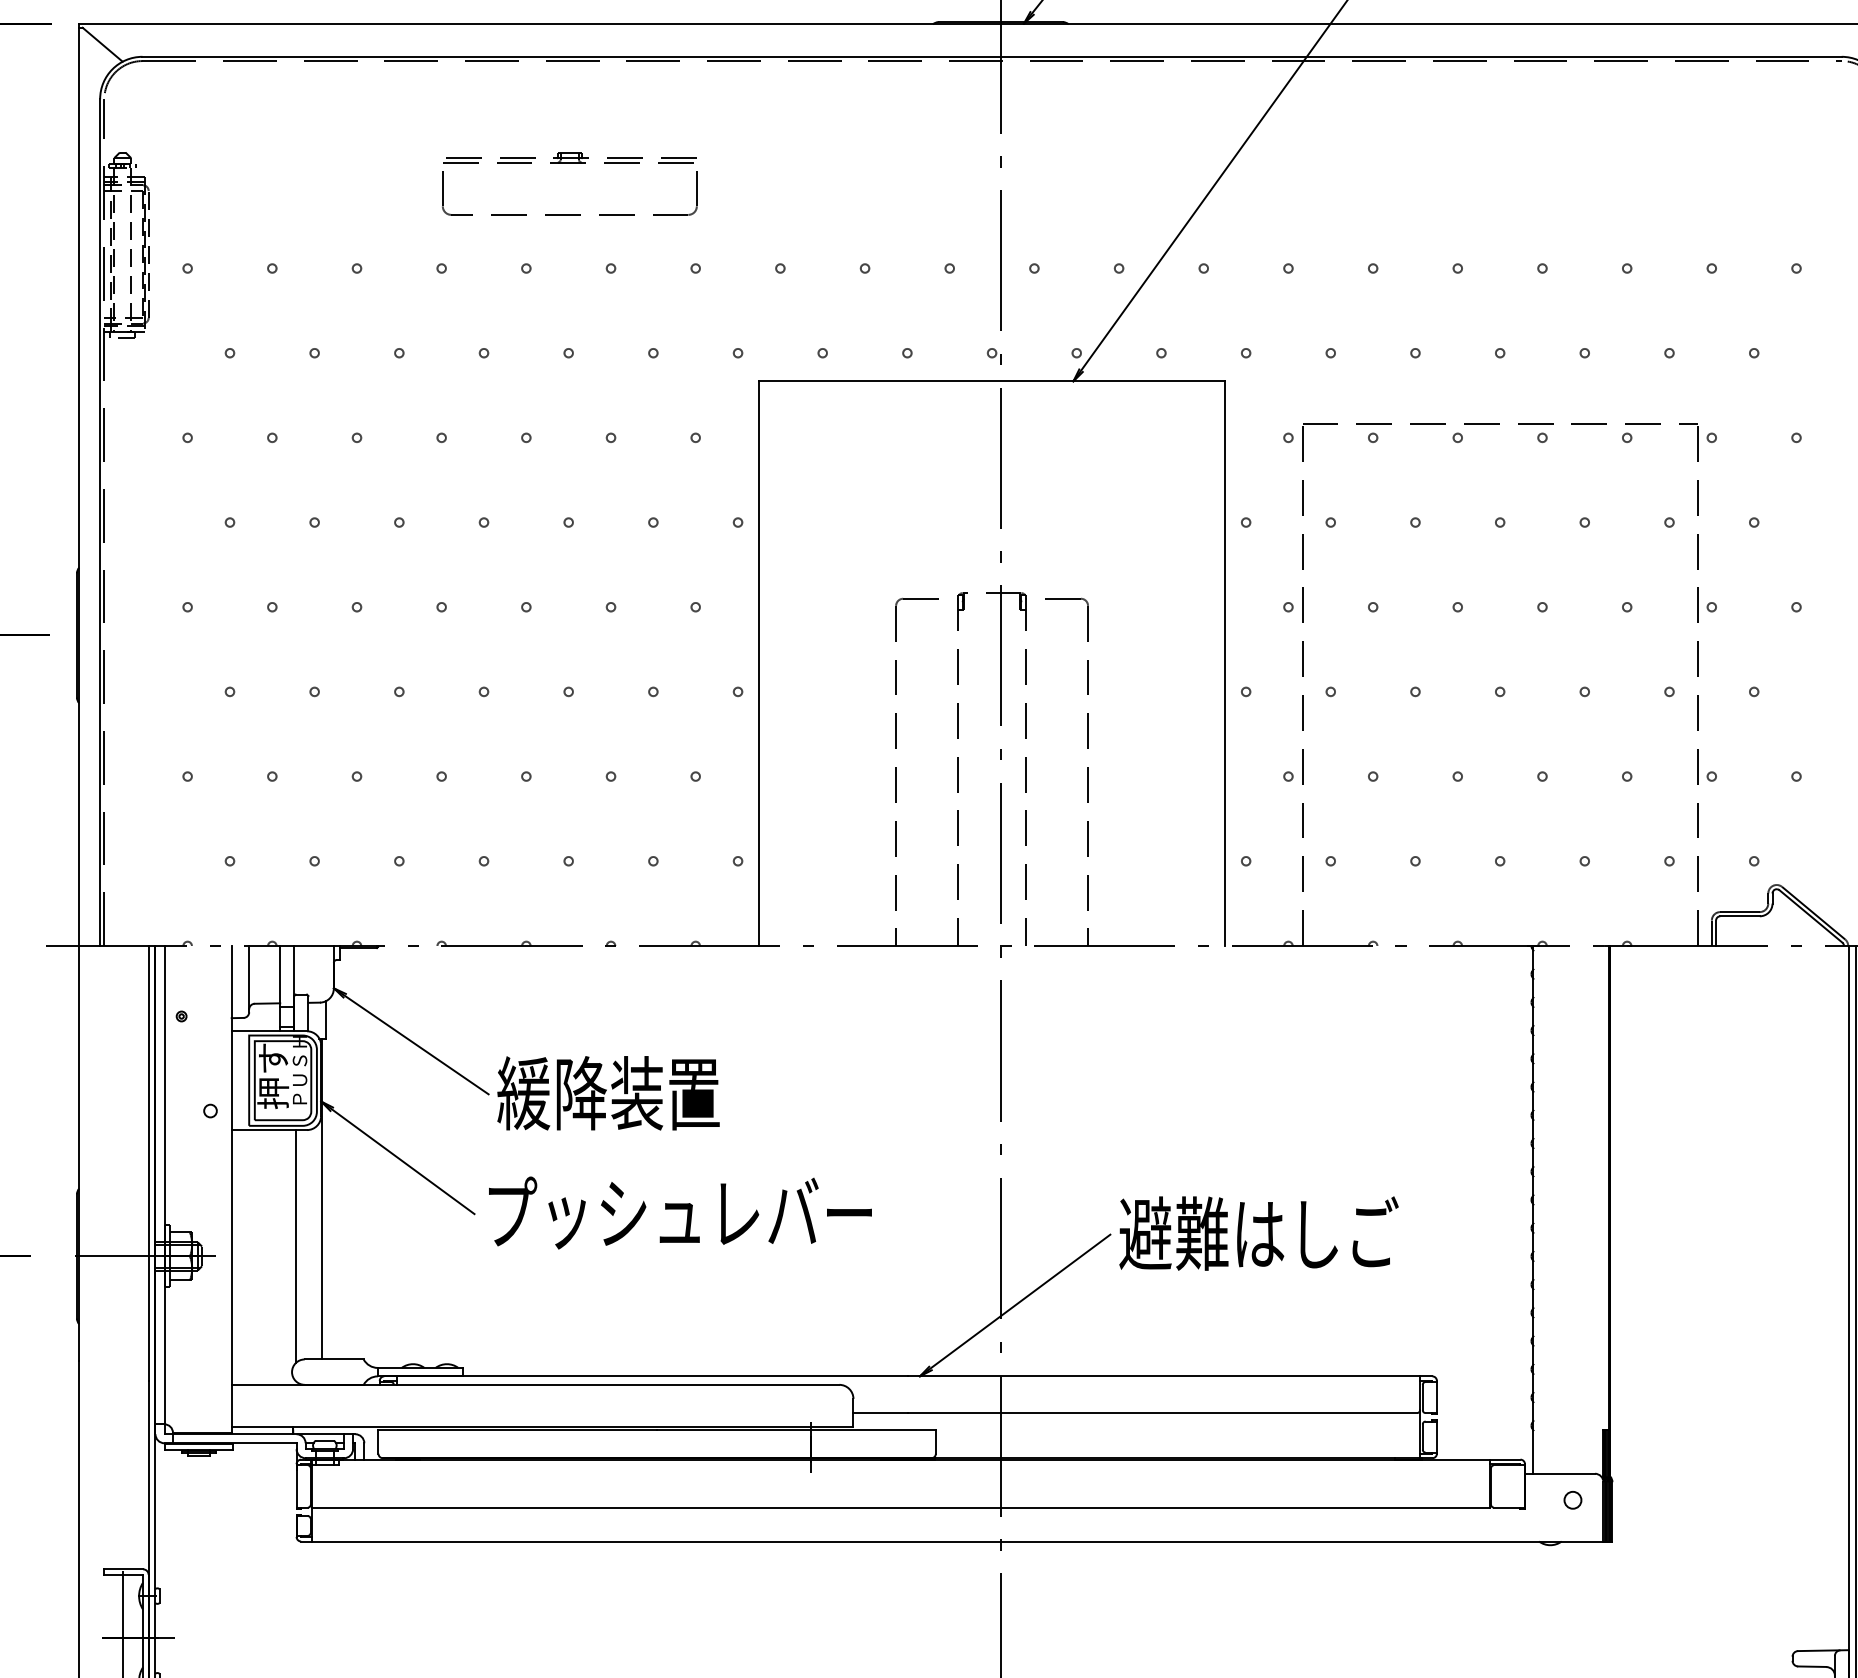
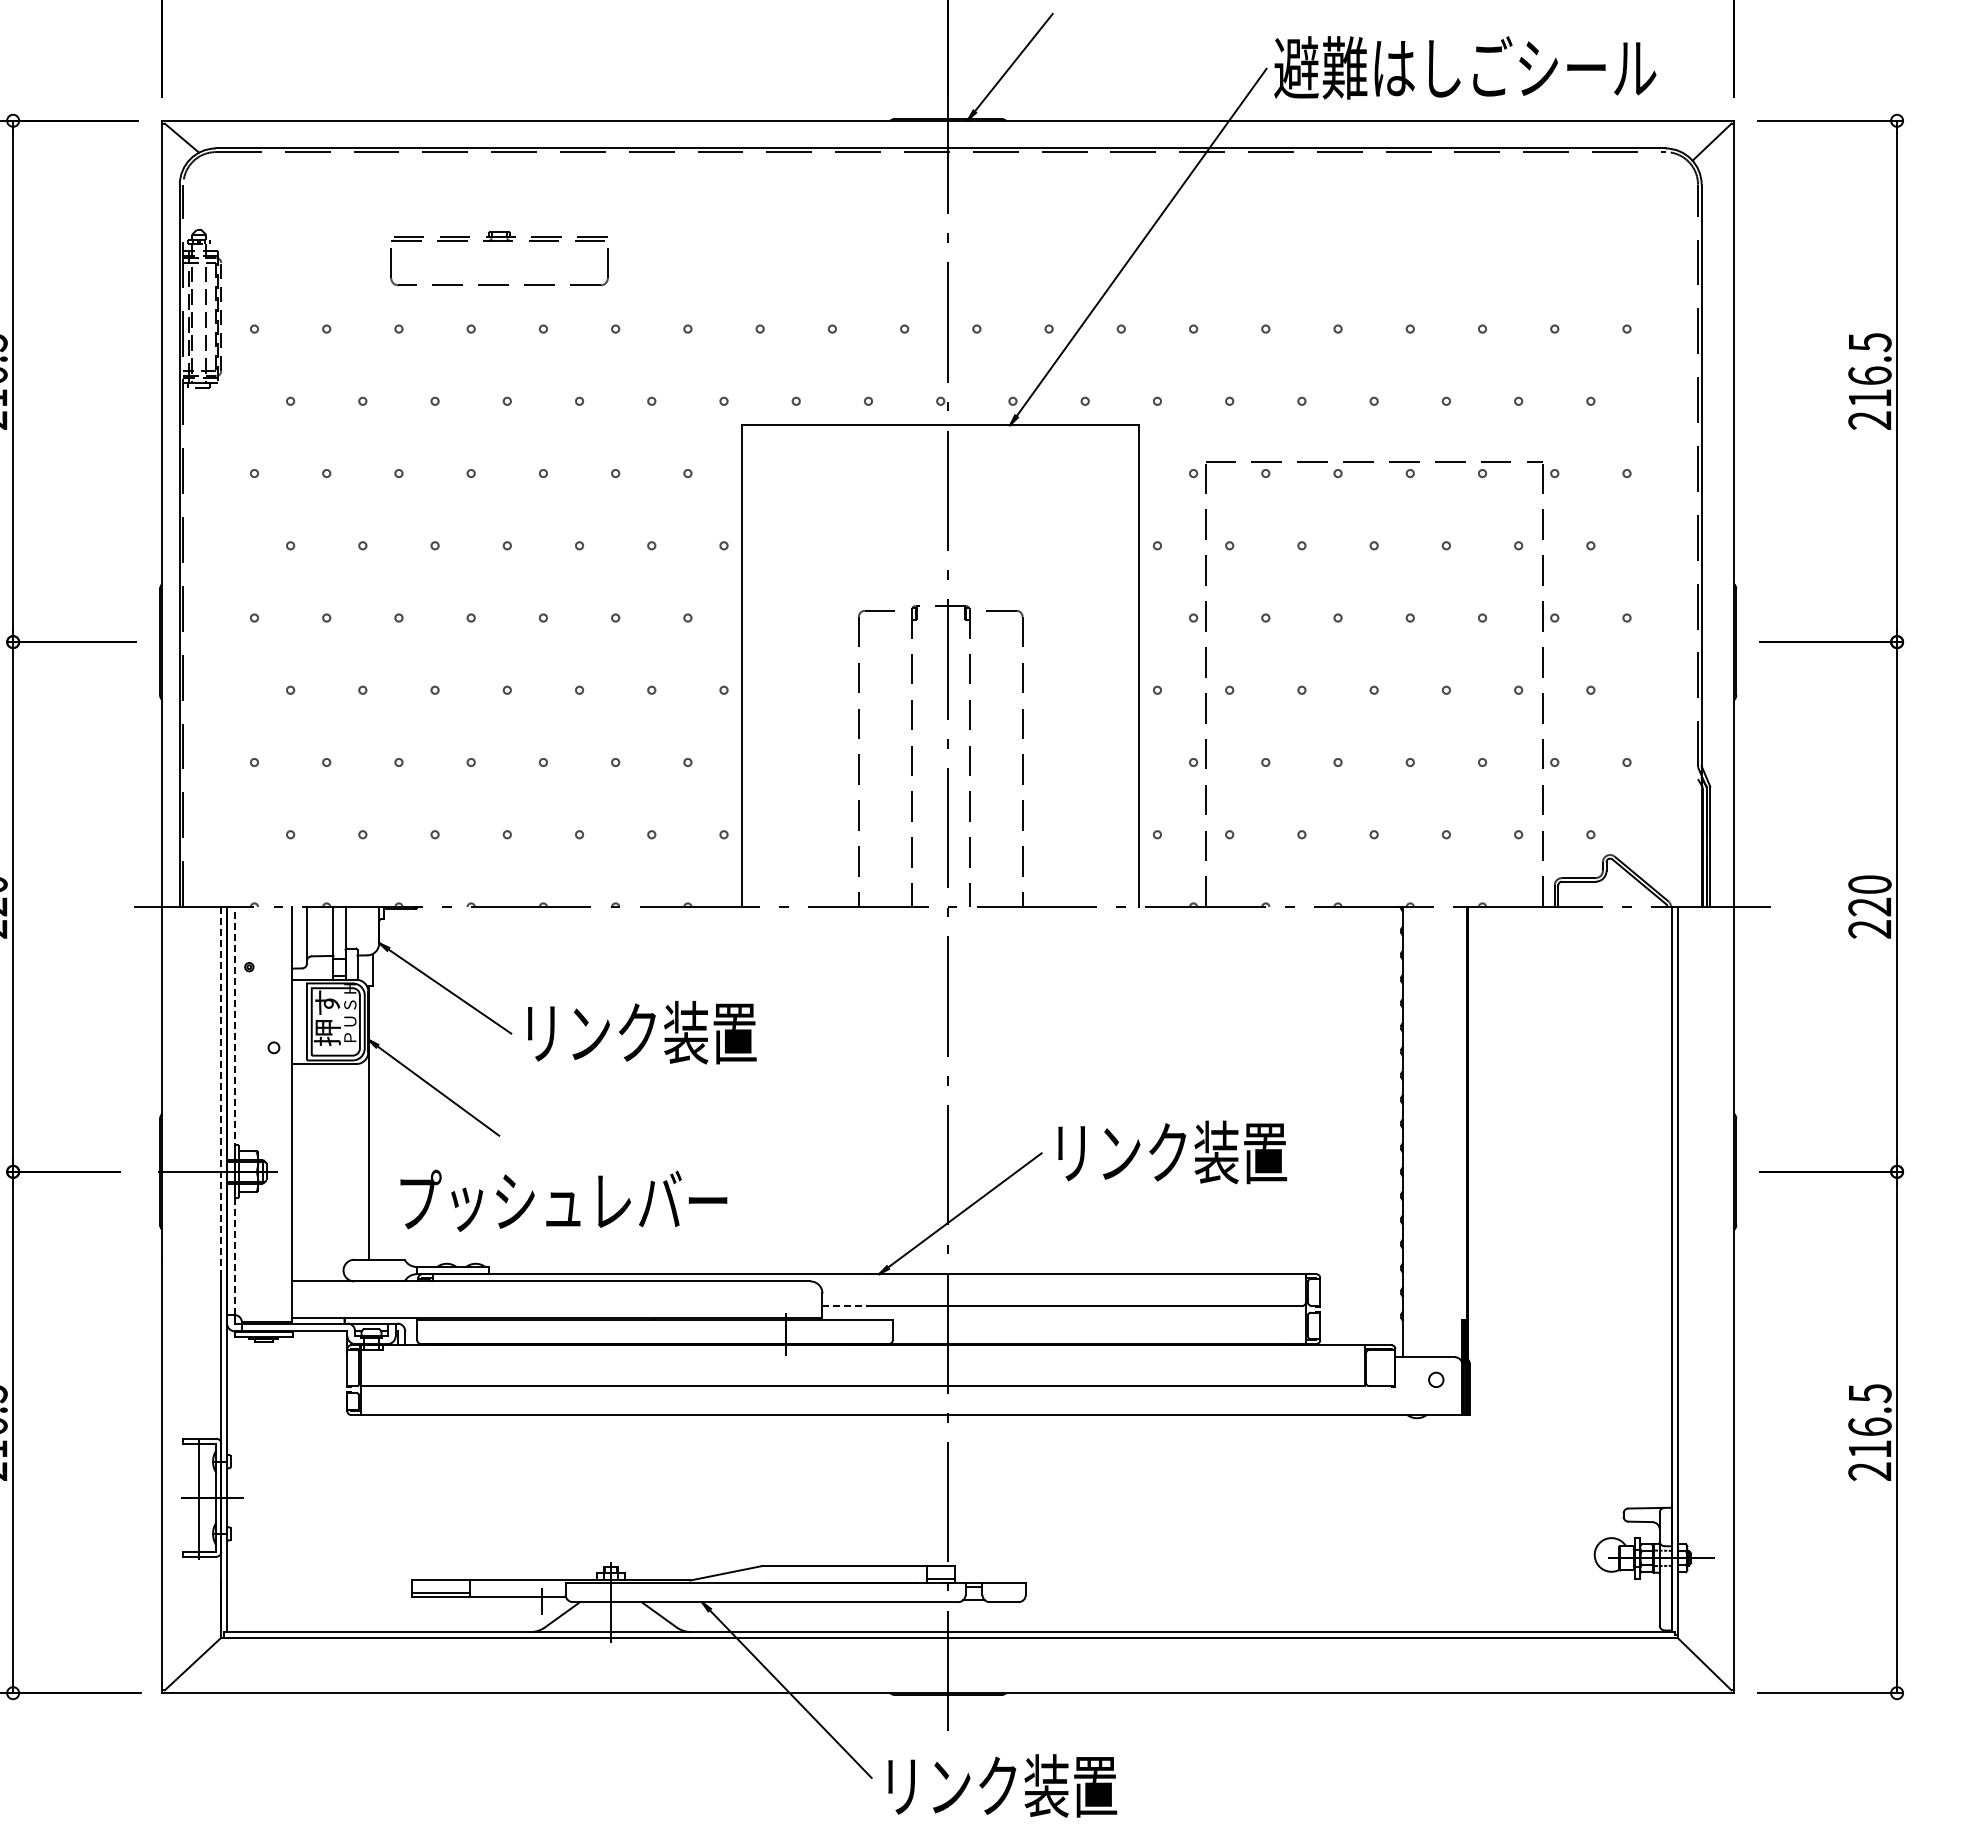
part: (569, 163) -> (499, 241), moved
text: (636, 1093) -> (637, 1032), 緩降装置 -> リンク装置
line: (148, 1163) -> (221, 1092), solid -> dashed
line: (164, 1184) -> (234, 1110), solid -> dashed
text: (680, 1212) -> (563, 1200), moved
text: (1259, 1233) -> (1168, 1152), 避難はしご -> リンク装置
line: (296, 1246) -> (347, 1163), removed
line: (881, 1413) -> (846, 1305), solid -> dashed

